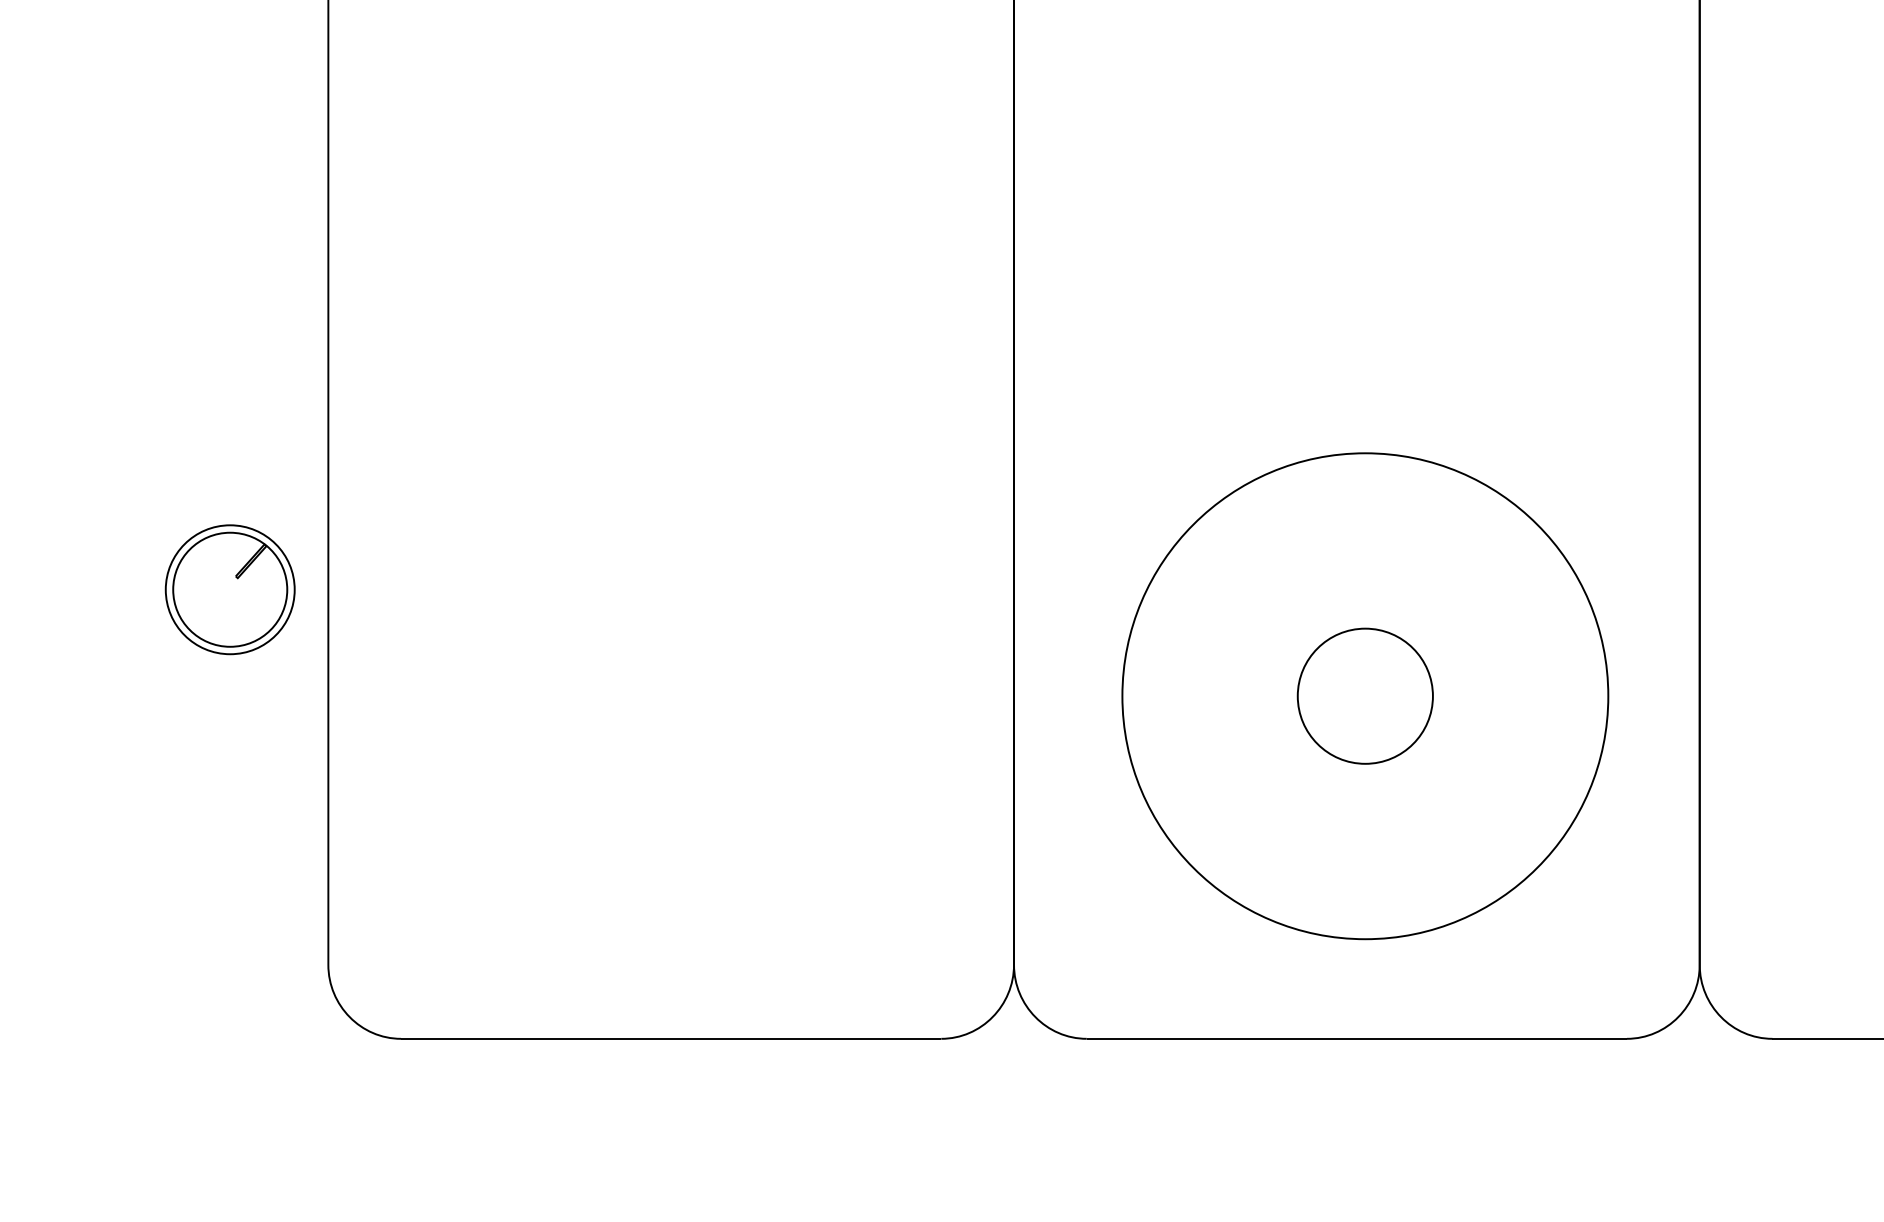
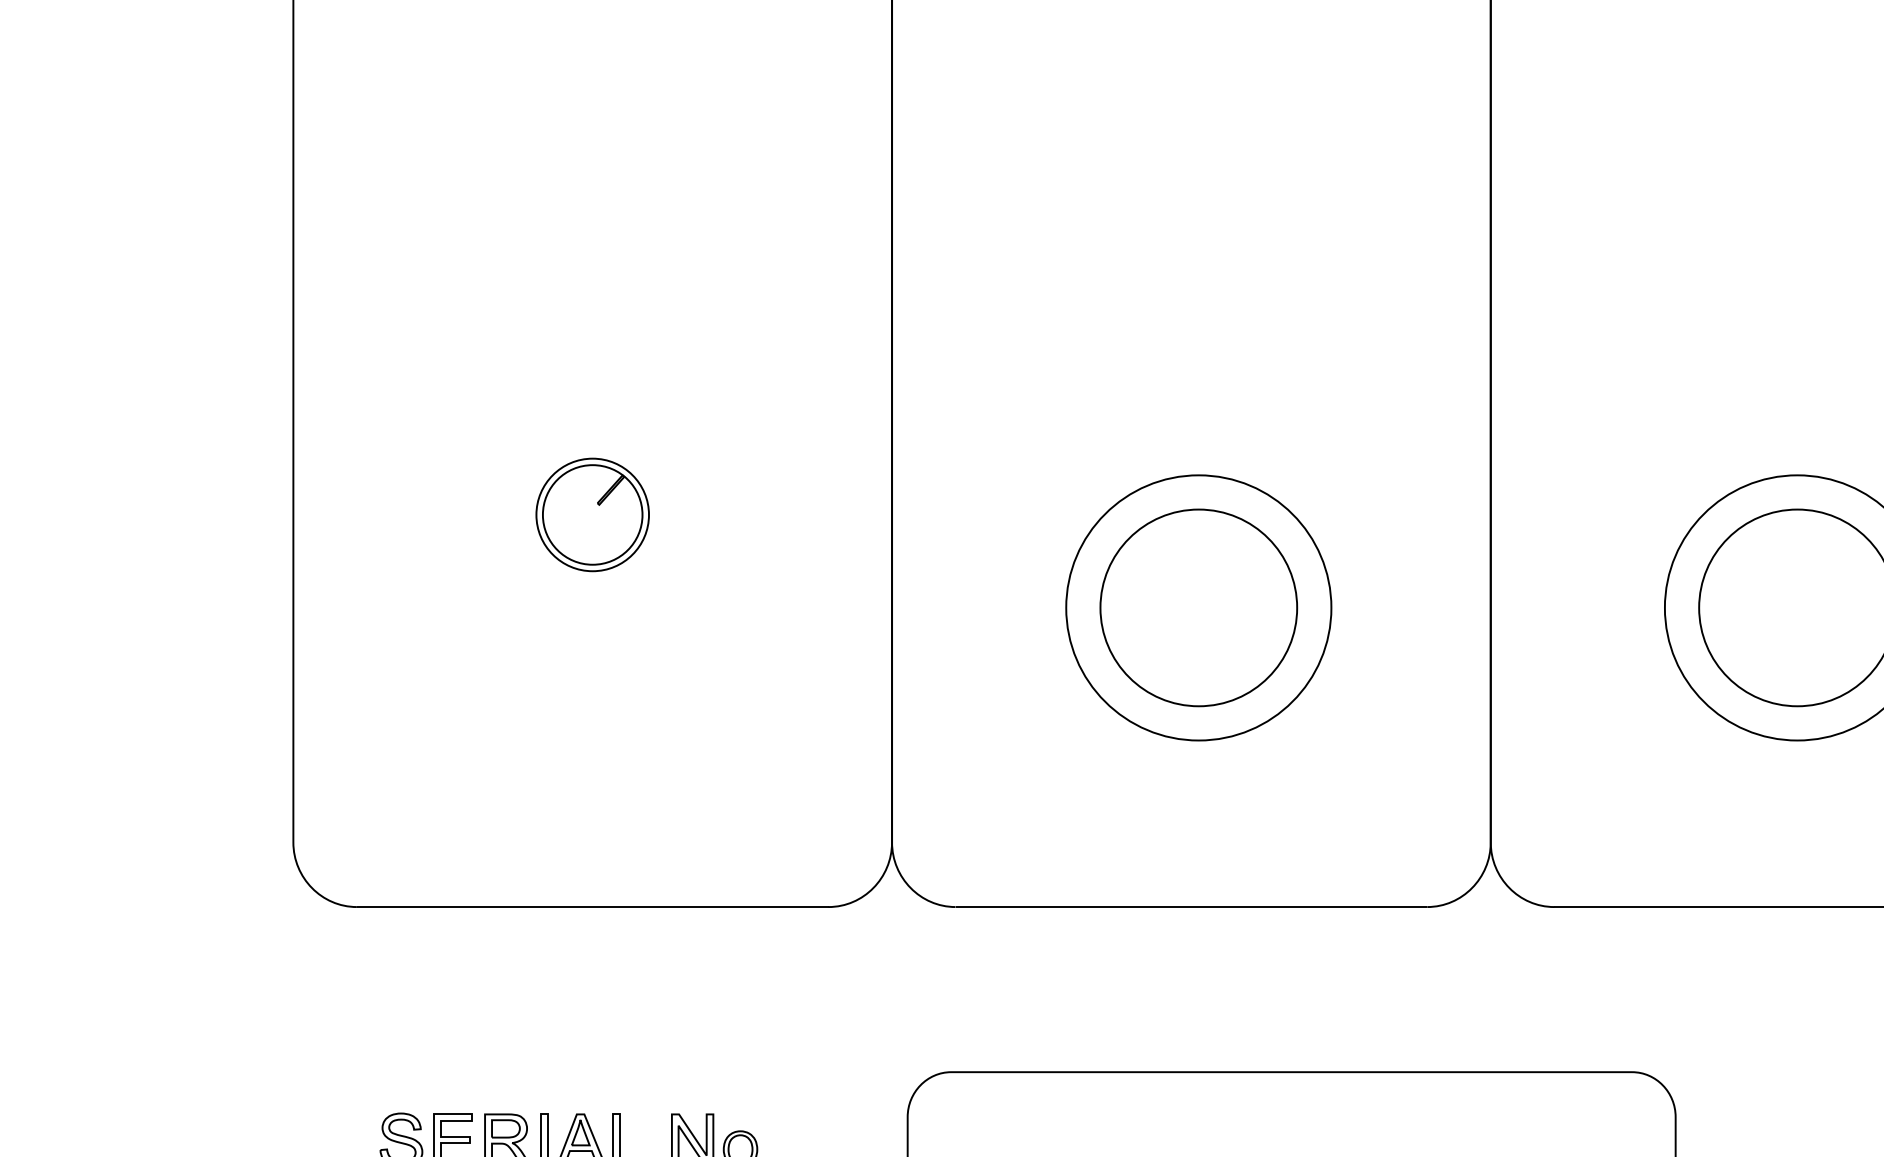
part: (230, 589) -> (592, 514), moved
circle: (1364, 695) -> (1198, 607), size x0.62
circle: (1364, 695) -> (1198, 607), size x1.67

